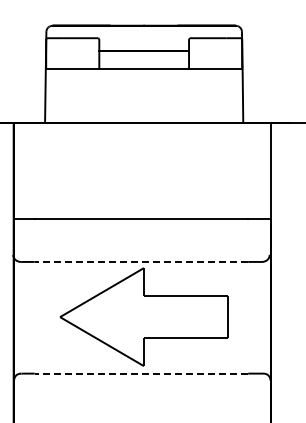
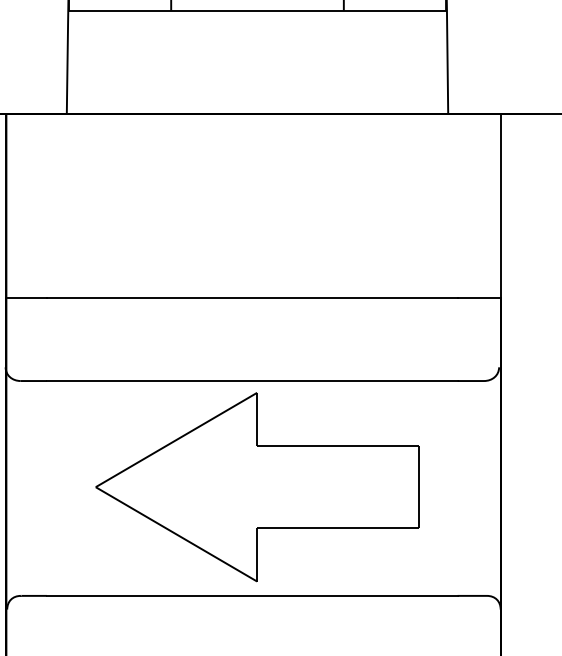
line: (141, 261) -> (252, 380), dashed -> solid
line: (141, 373) -> (252, 595), dashed -> solid

